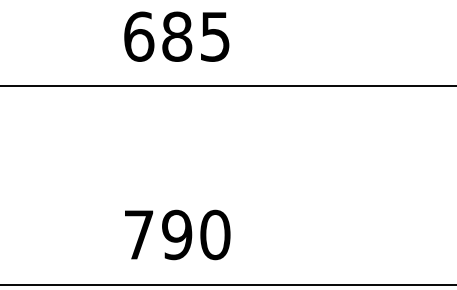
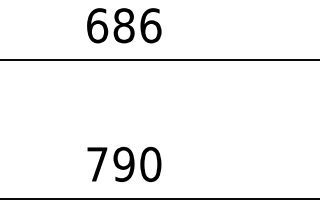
text: (214, 36) -> (150, 25), 685 -> 686

